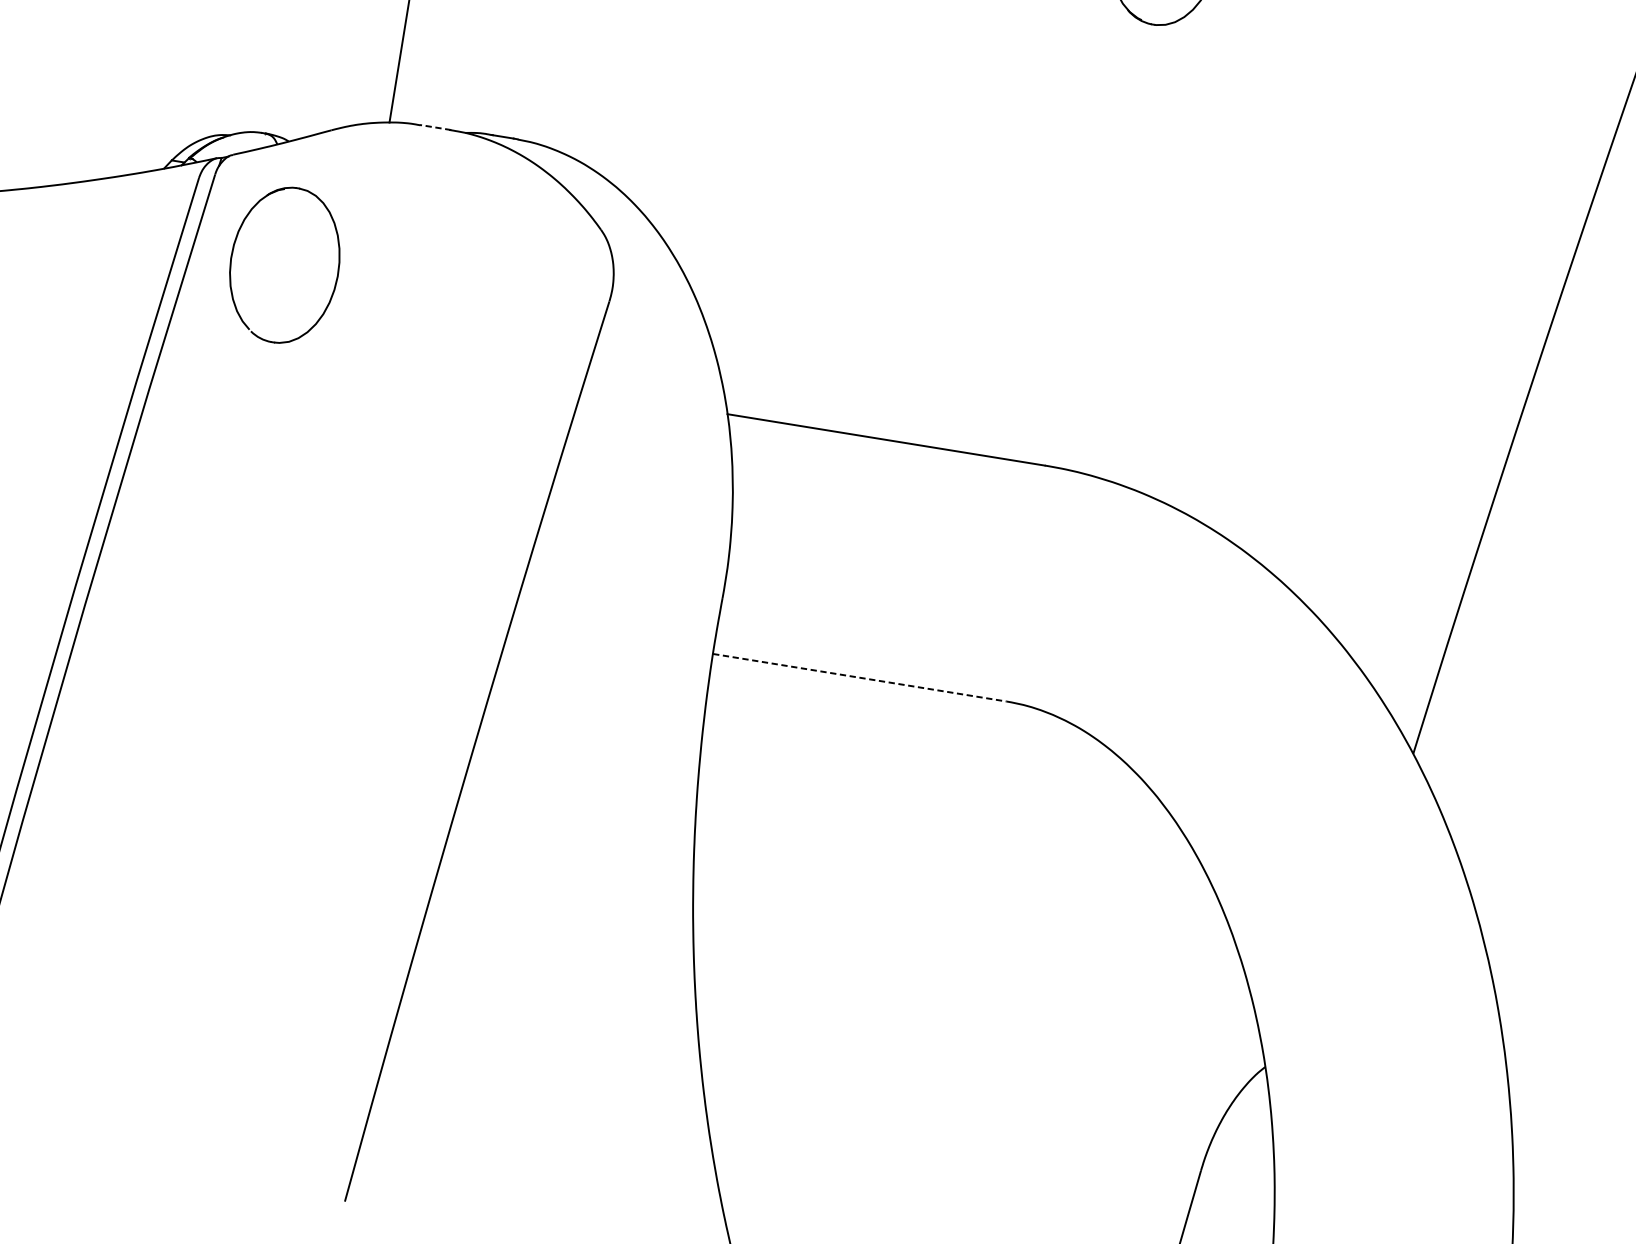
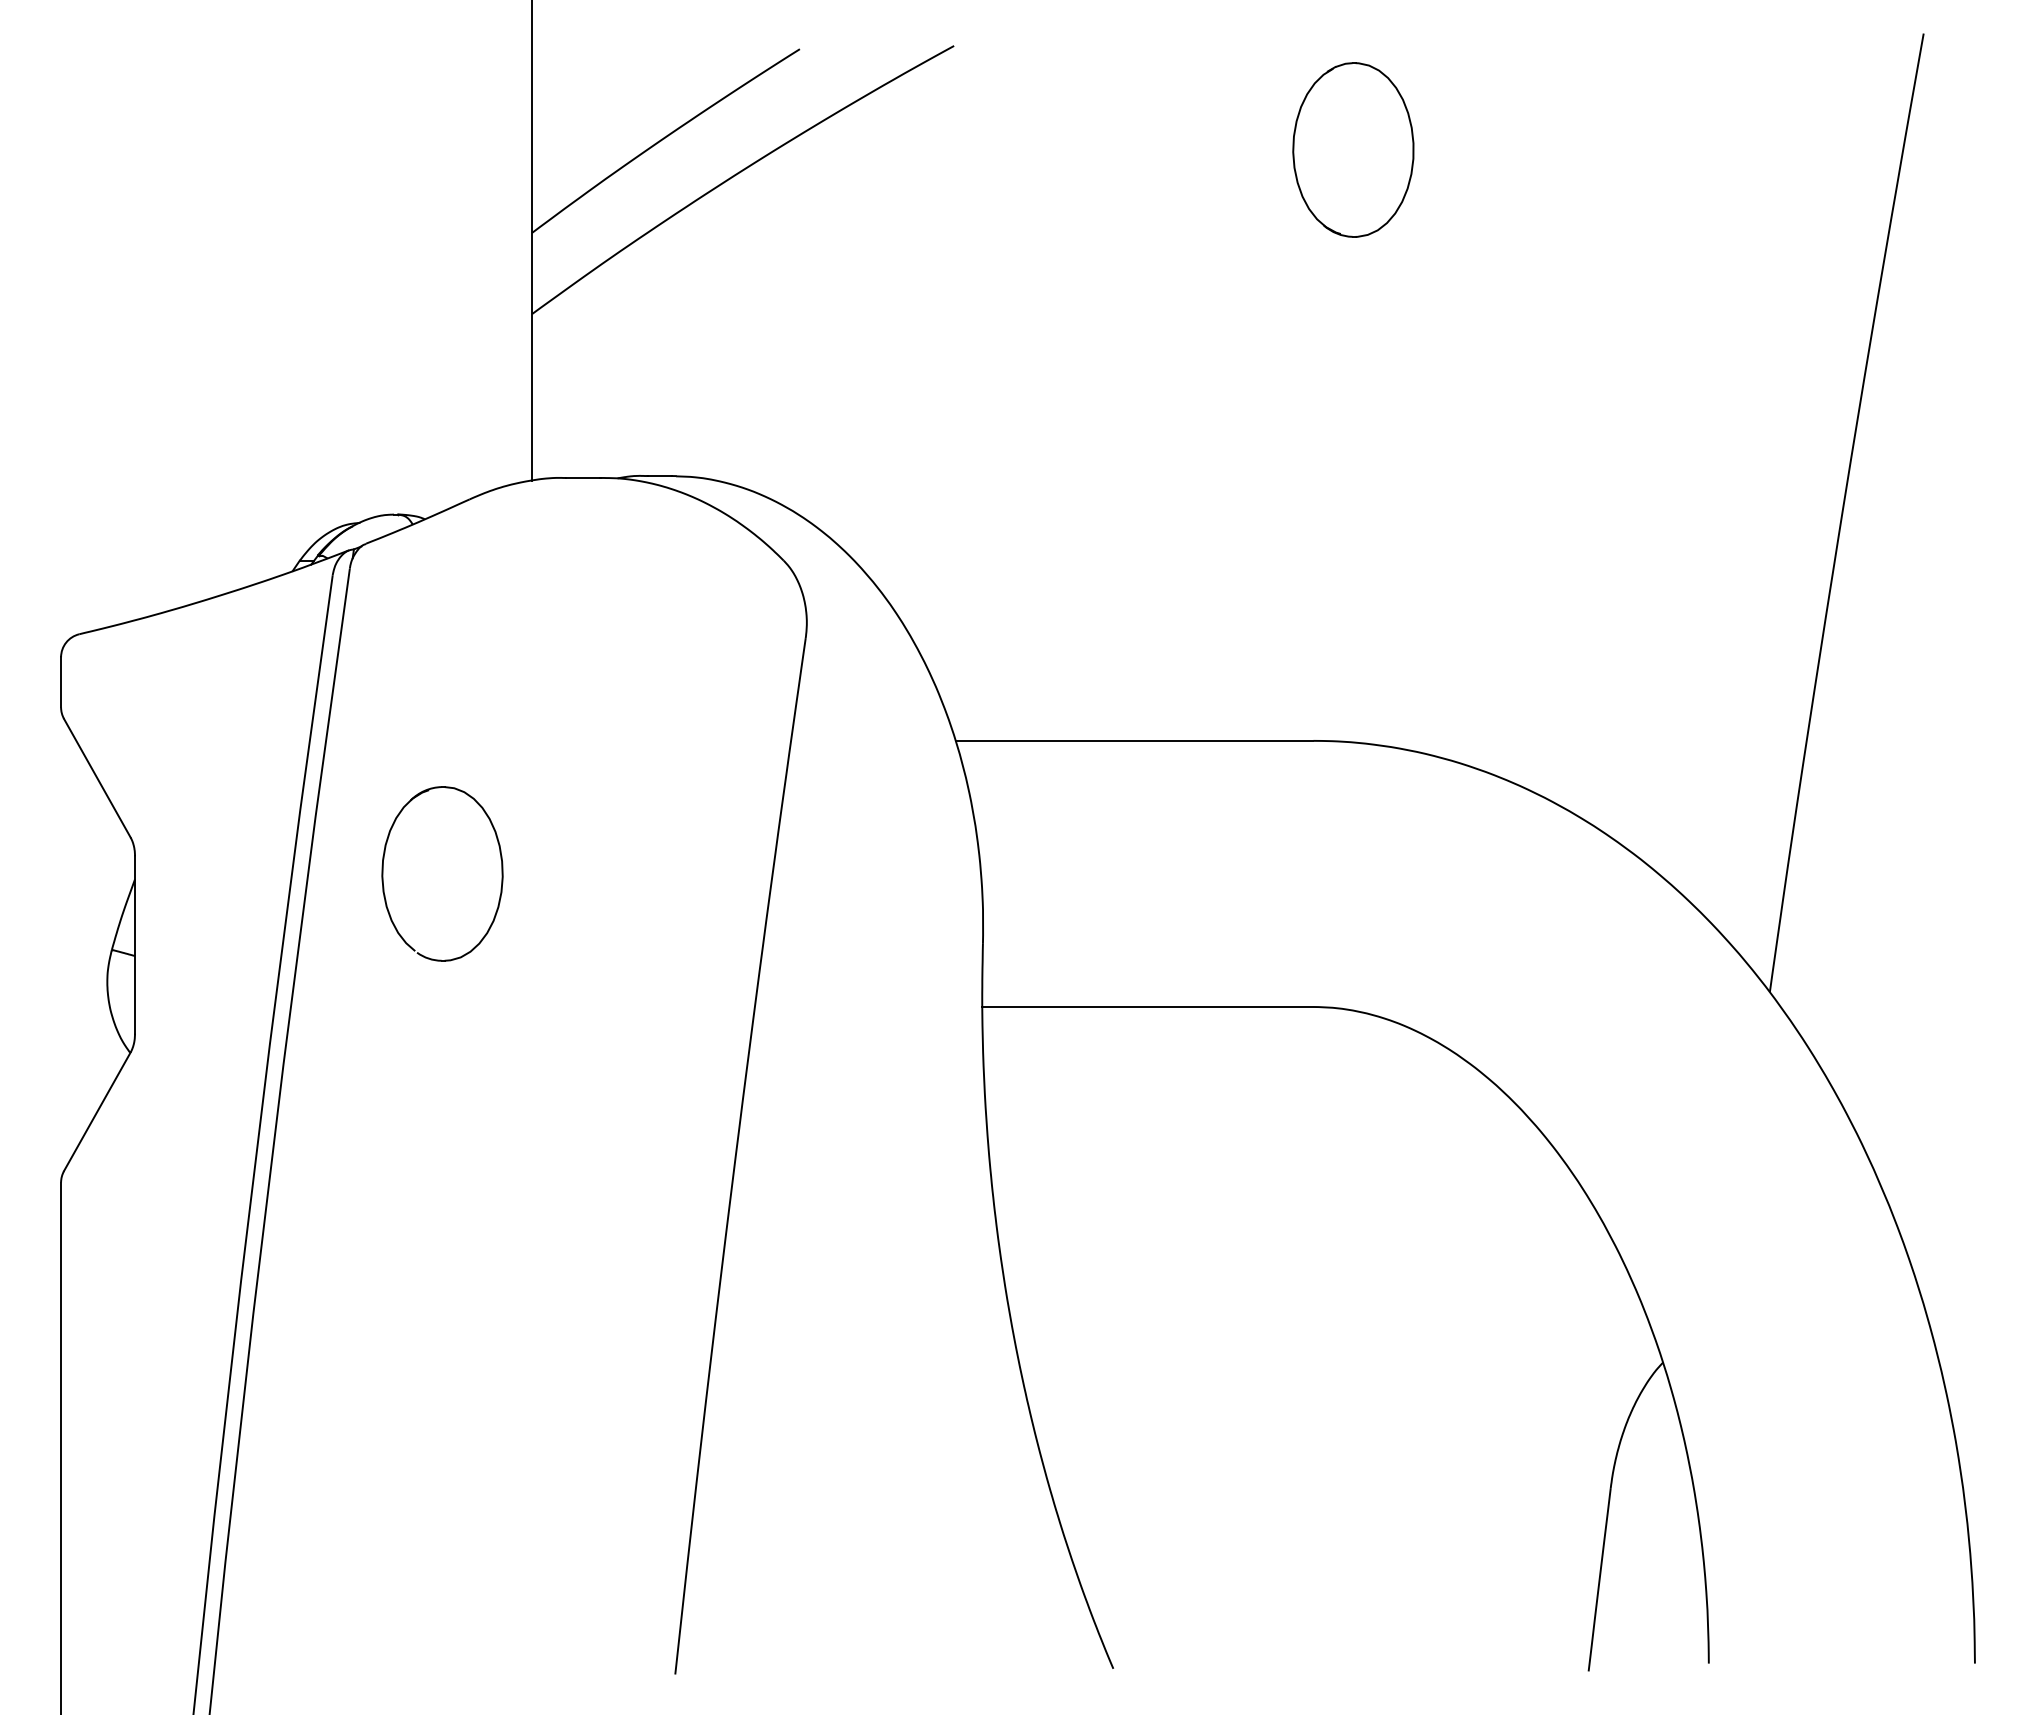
line: (435, 127) -> (583, 477), dashed -> solid
part: (232, 256) -> (383, 873), moved
line: (860, 677) -> (1148, 1006), dashed -> solid

